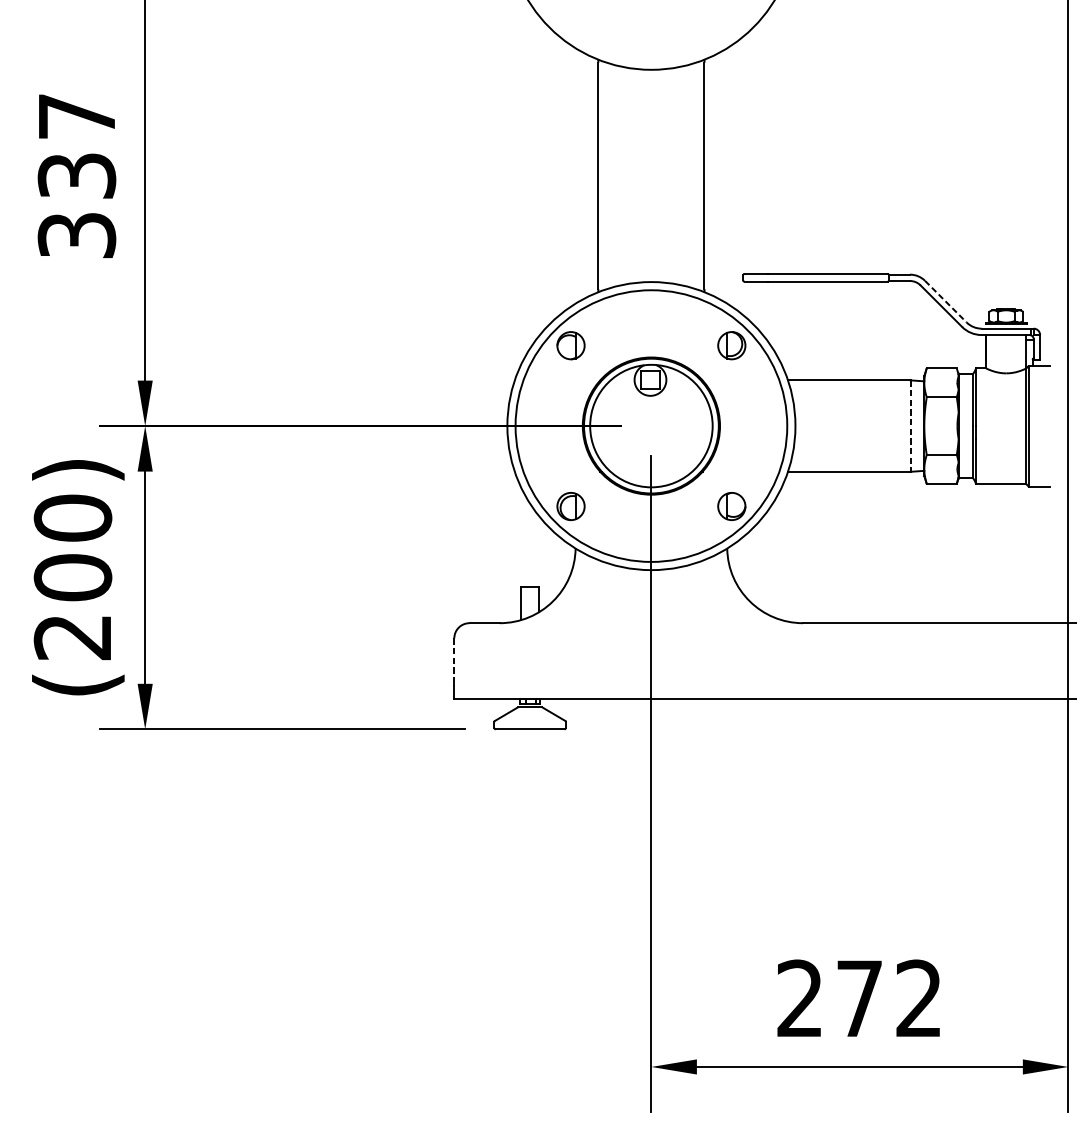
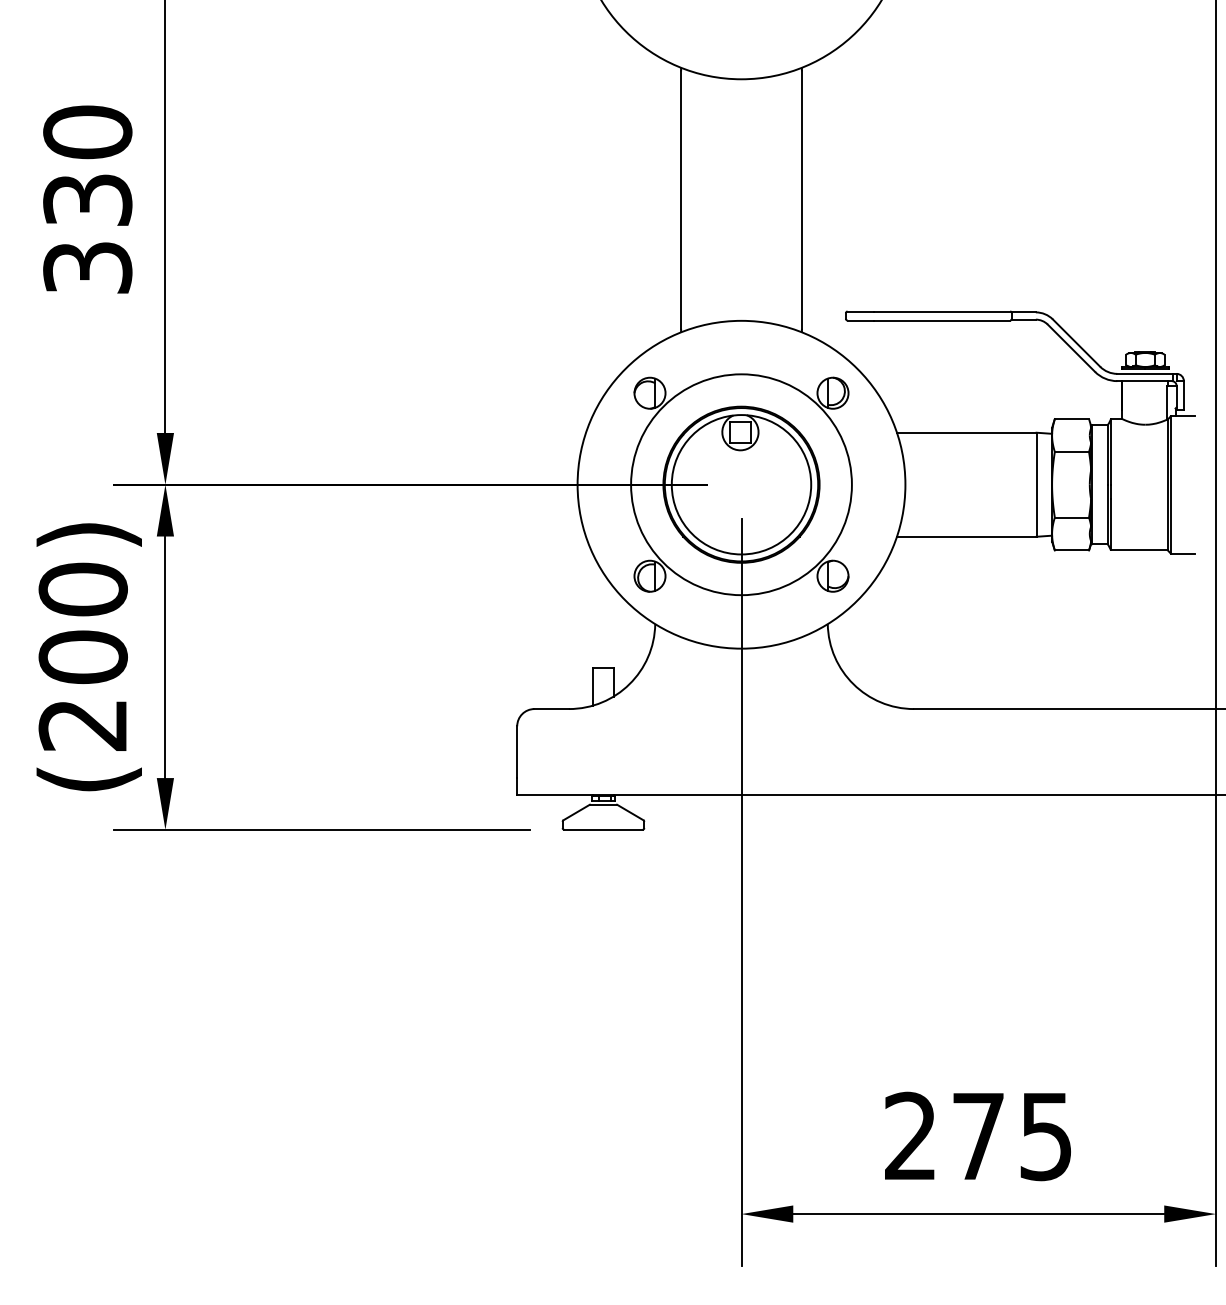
text: (76, 116) -> (87, 132), 337 -> 330
line: (945, 301) -> (1076, 343), dashed -> solid
circle: (651, 425) -> (741, 484), size x0.71
line: (910, 426) -> (1036, 485), dashed -> solid
line: (454, 661) -> (517, 752), dashed -> solid
text: (918, 998) -> (1045, 1136), 272 -> 275

